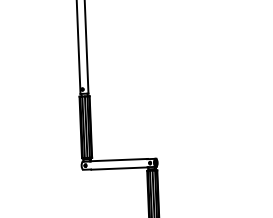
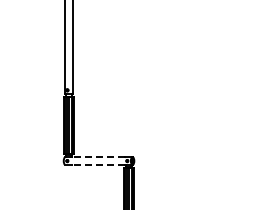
line: (118, 160) -> (98, 157), solid -> dashed
line: (119, 168) -> (98, 164), solid -> dashed

